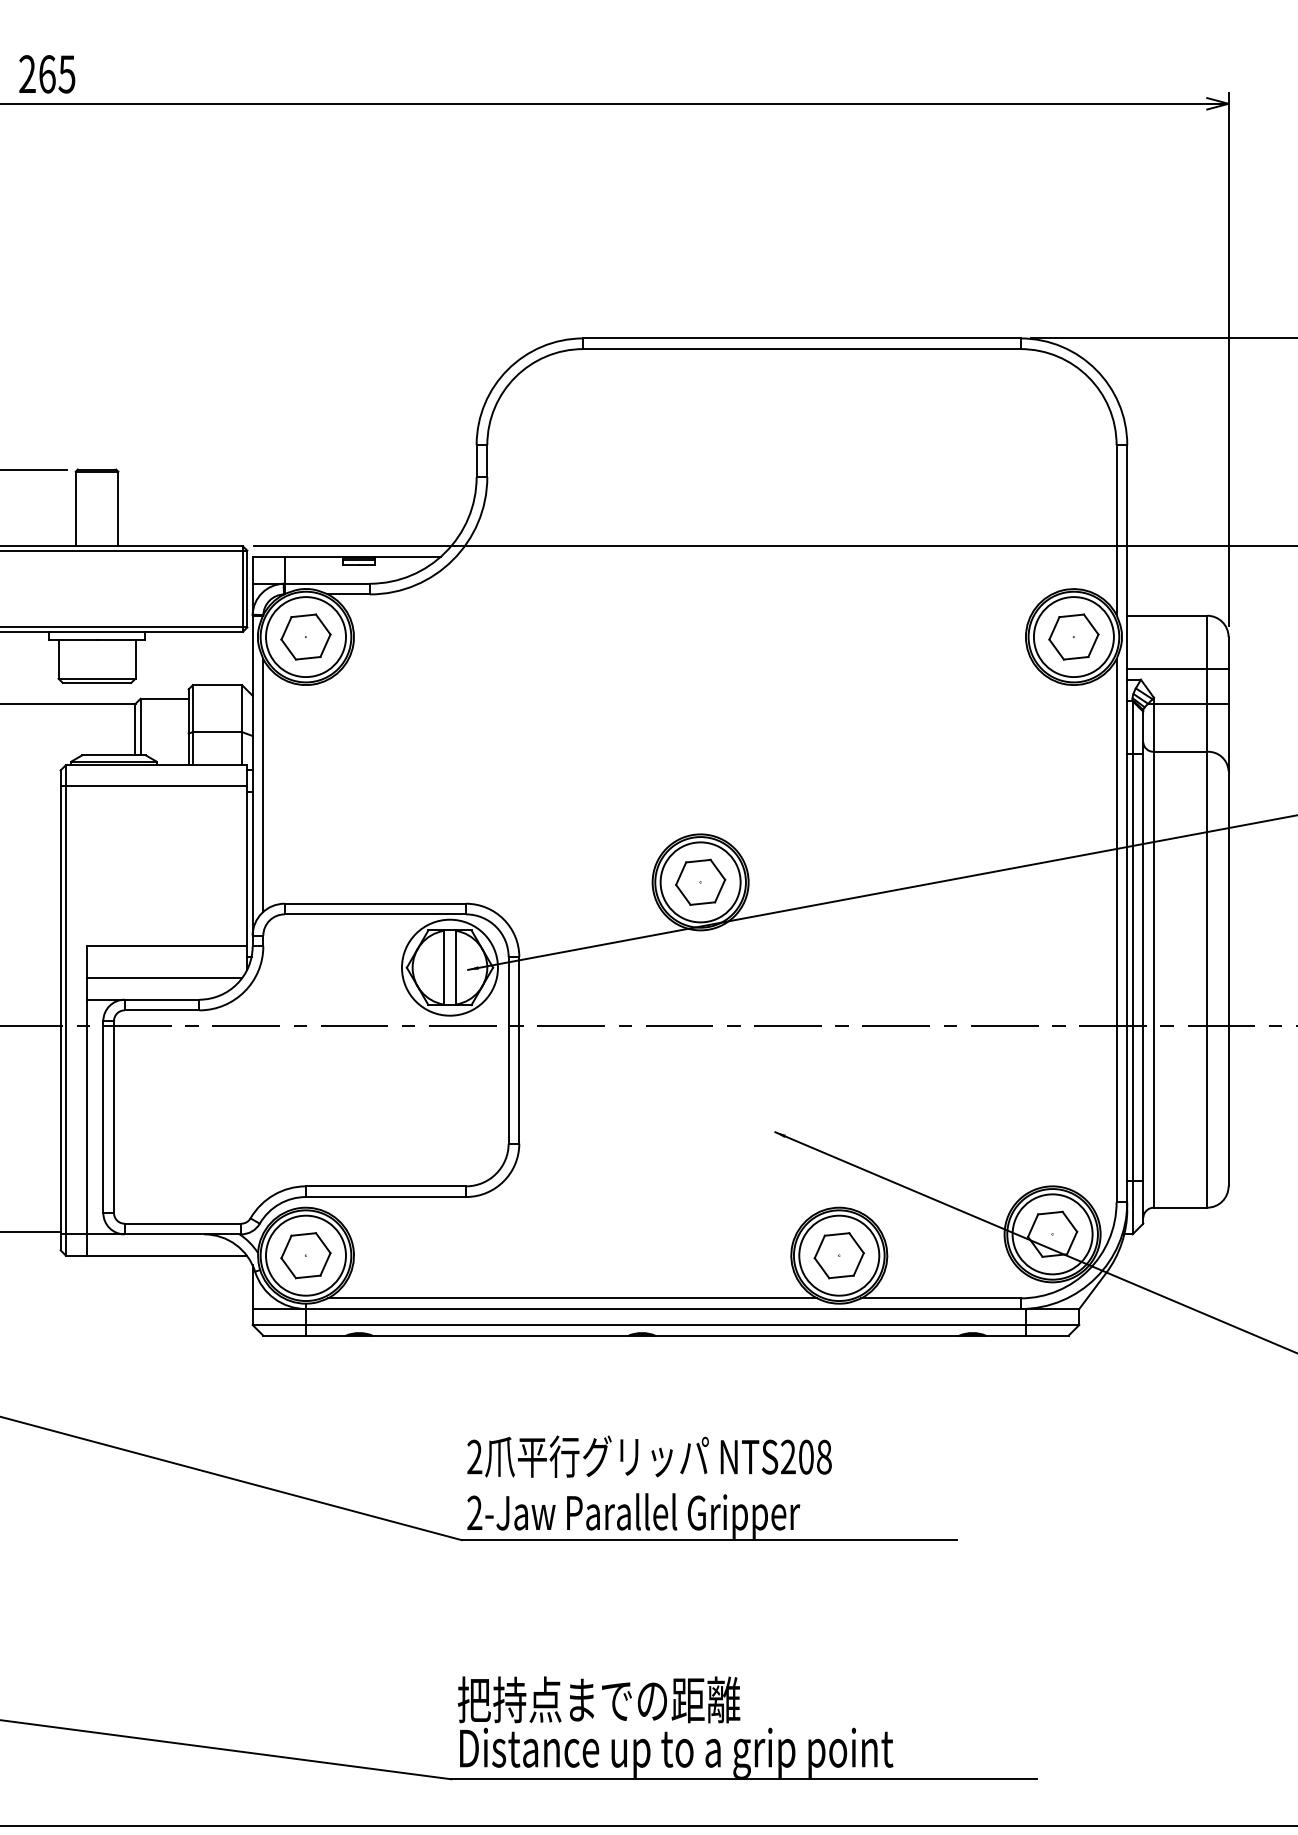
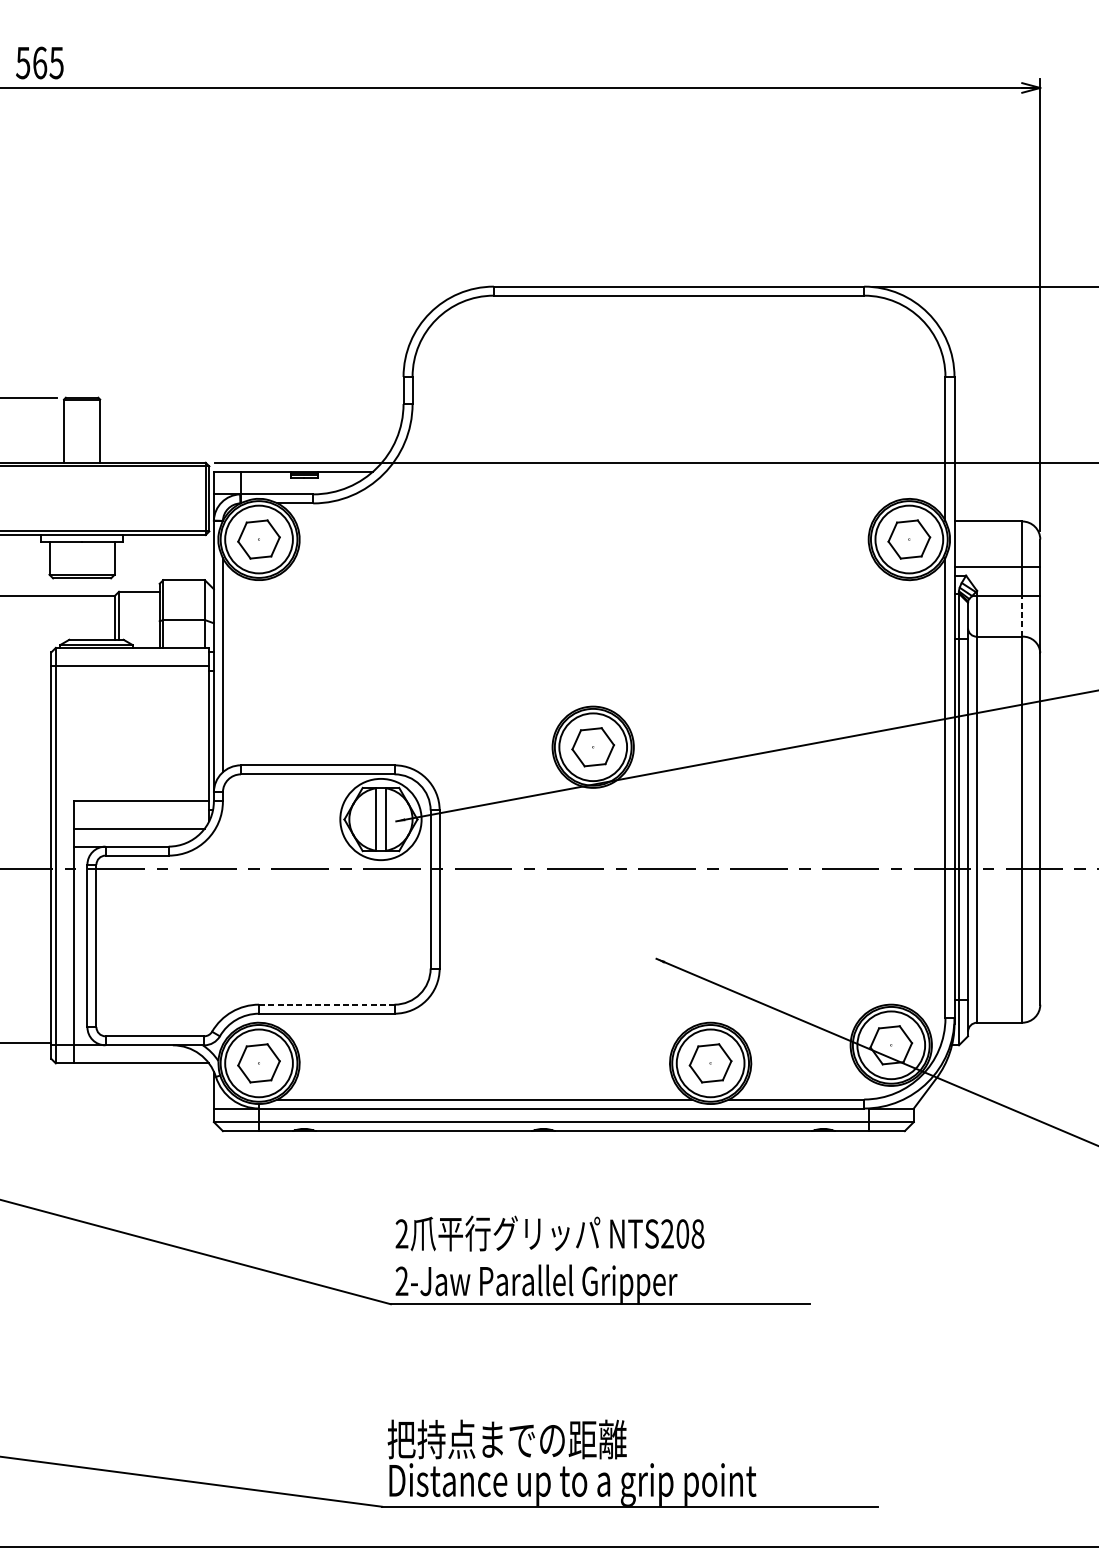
text: (27, 74) -> (23, 63), 265 -> 565
line: (1207, 727) -> (1022, 616), solid -> dashed
line: (385, 1186) -> (326, 1004), solid -> dashed

